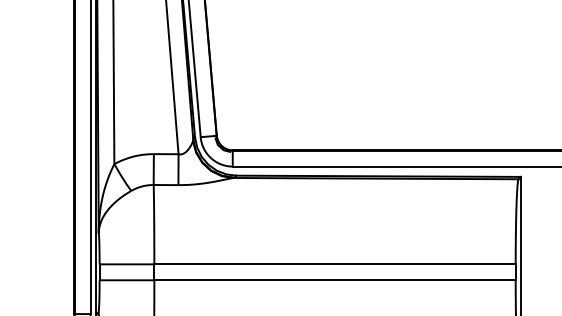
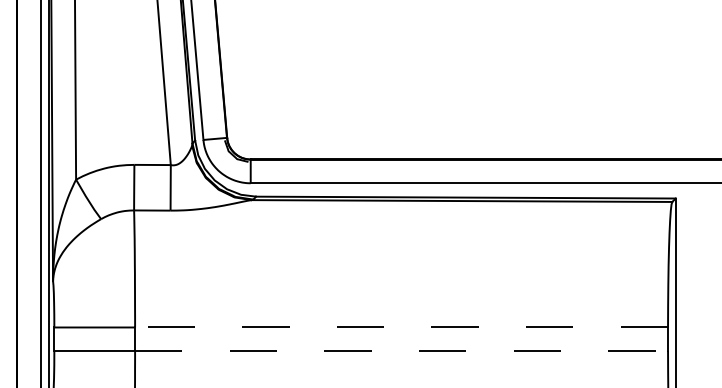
line: (335, 264) -> (402, 327), solid -> dashed
line: (335, 280) -> (402, 351), solid -> dashed

